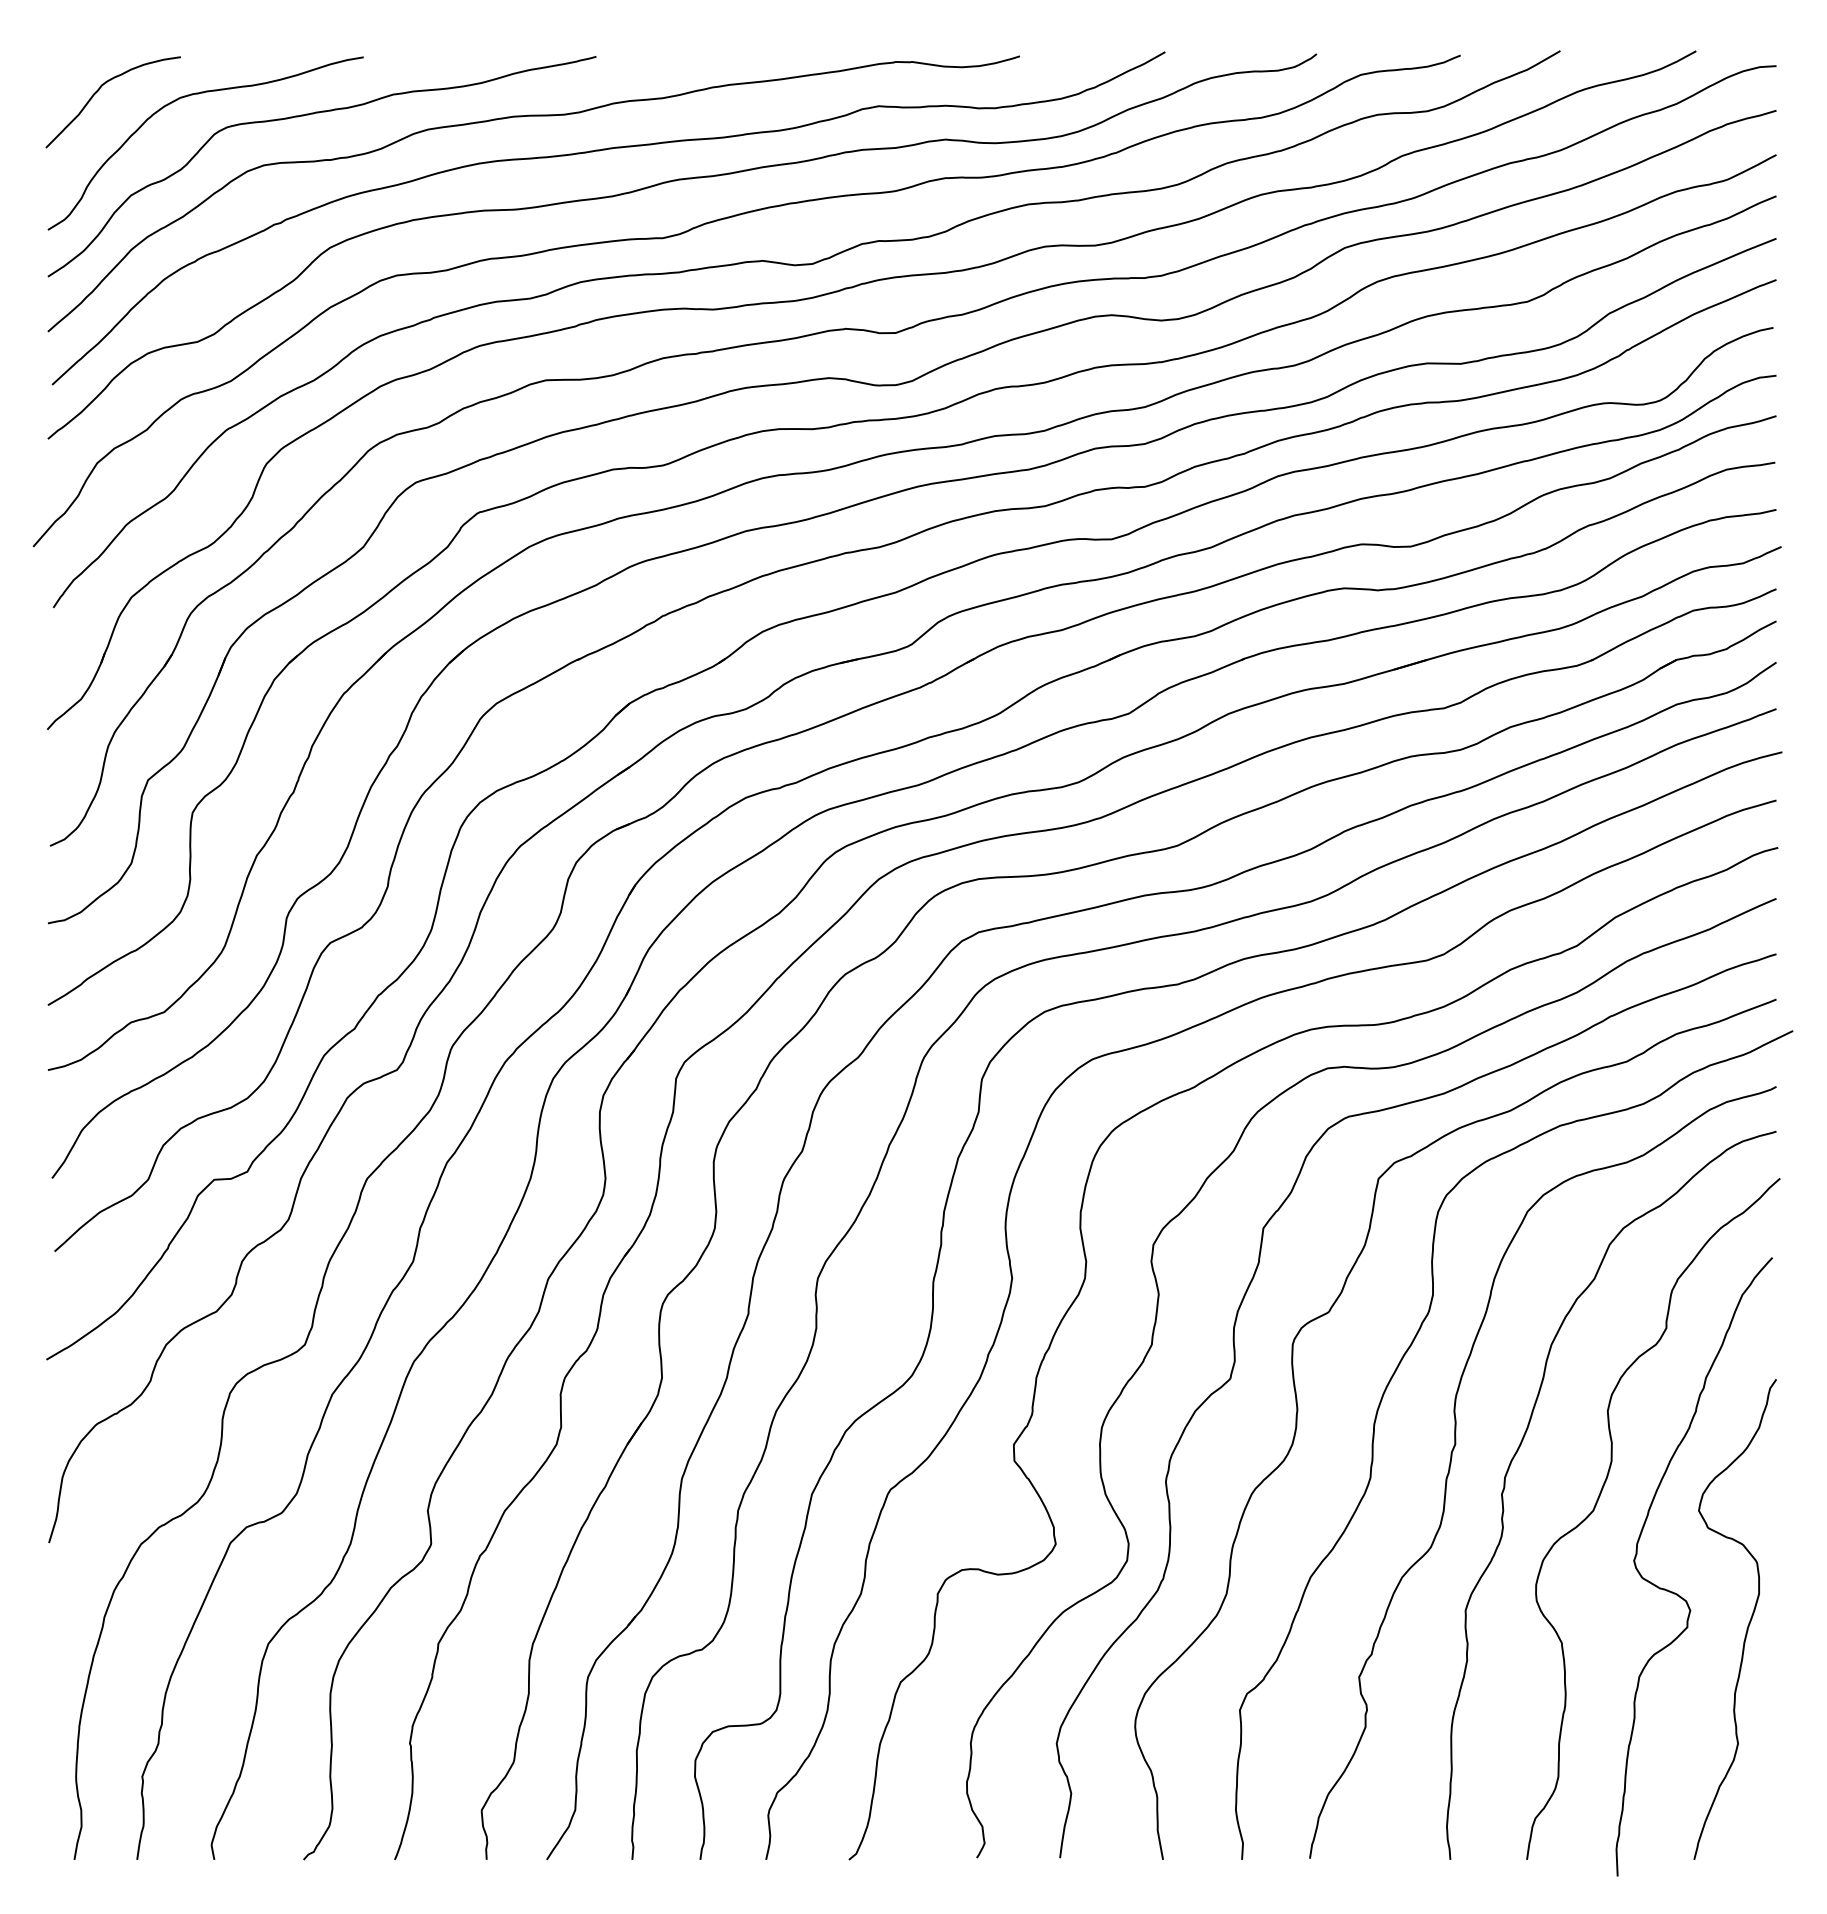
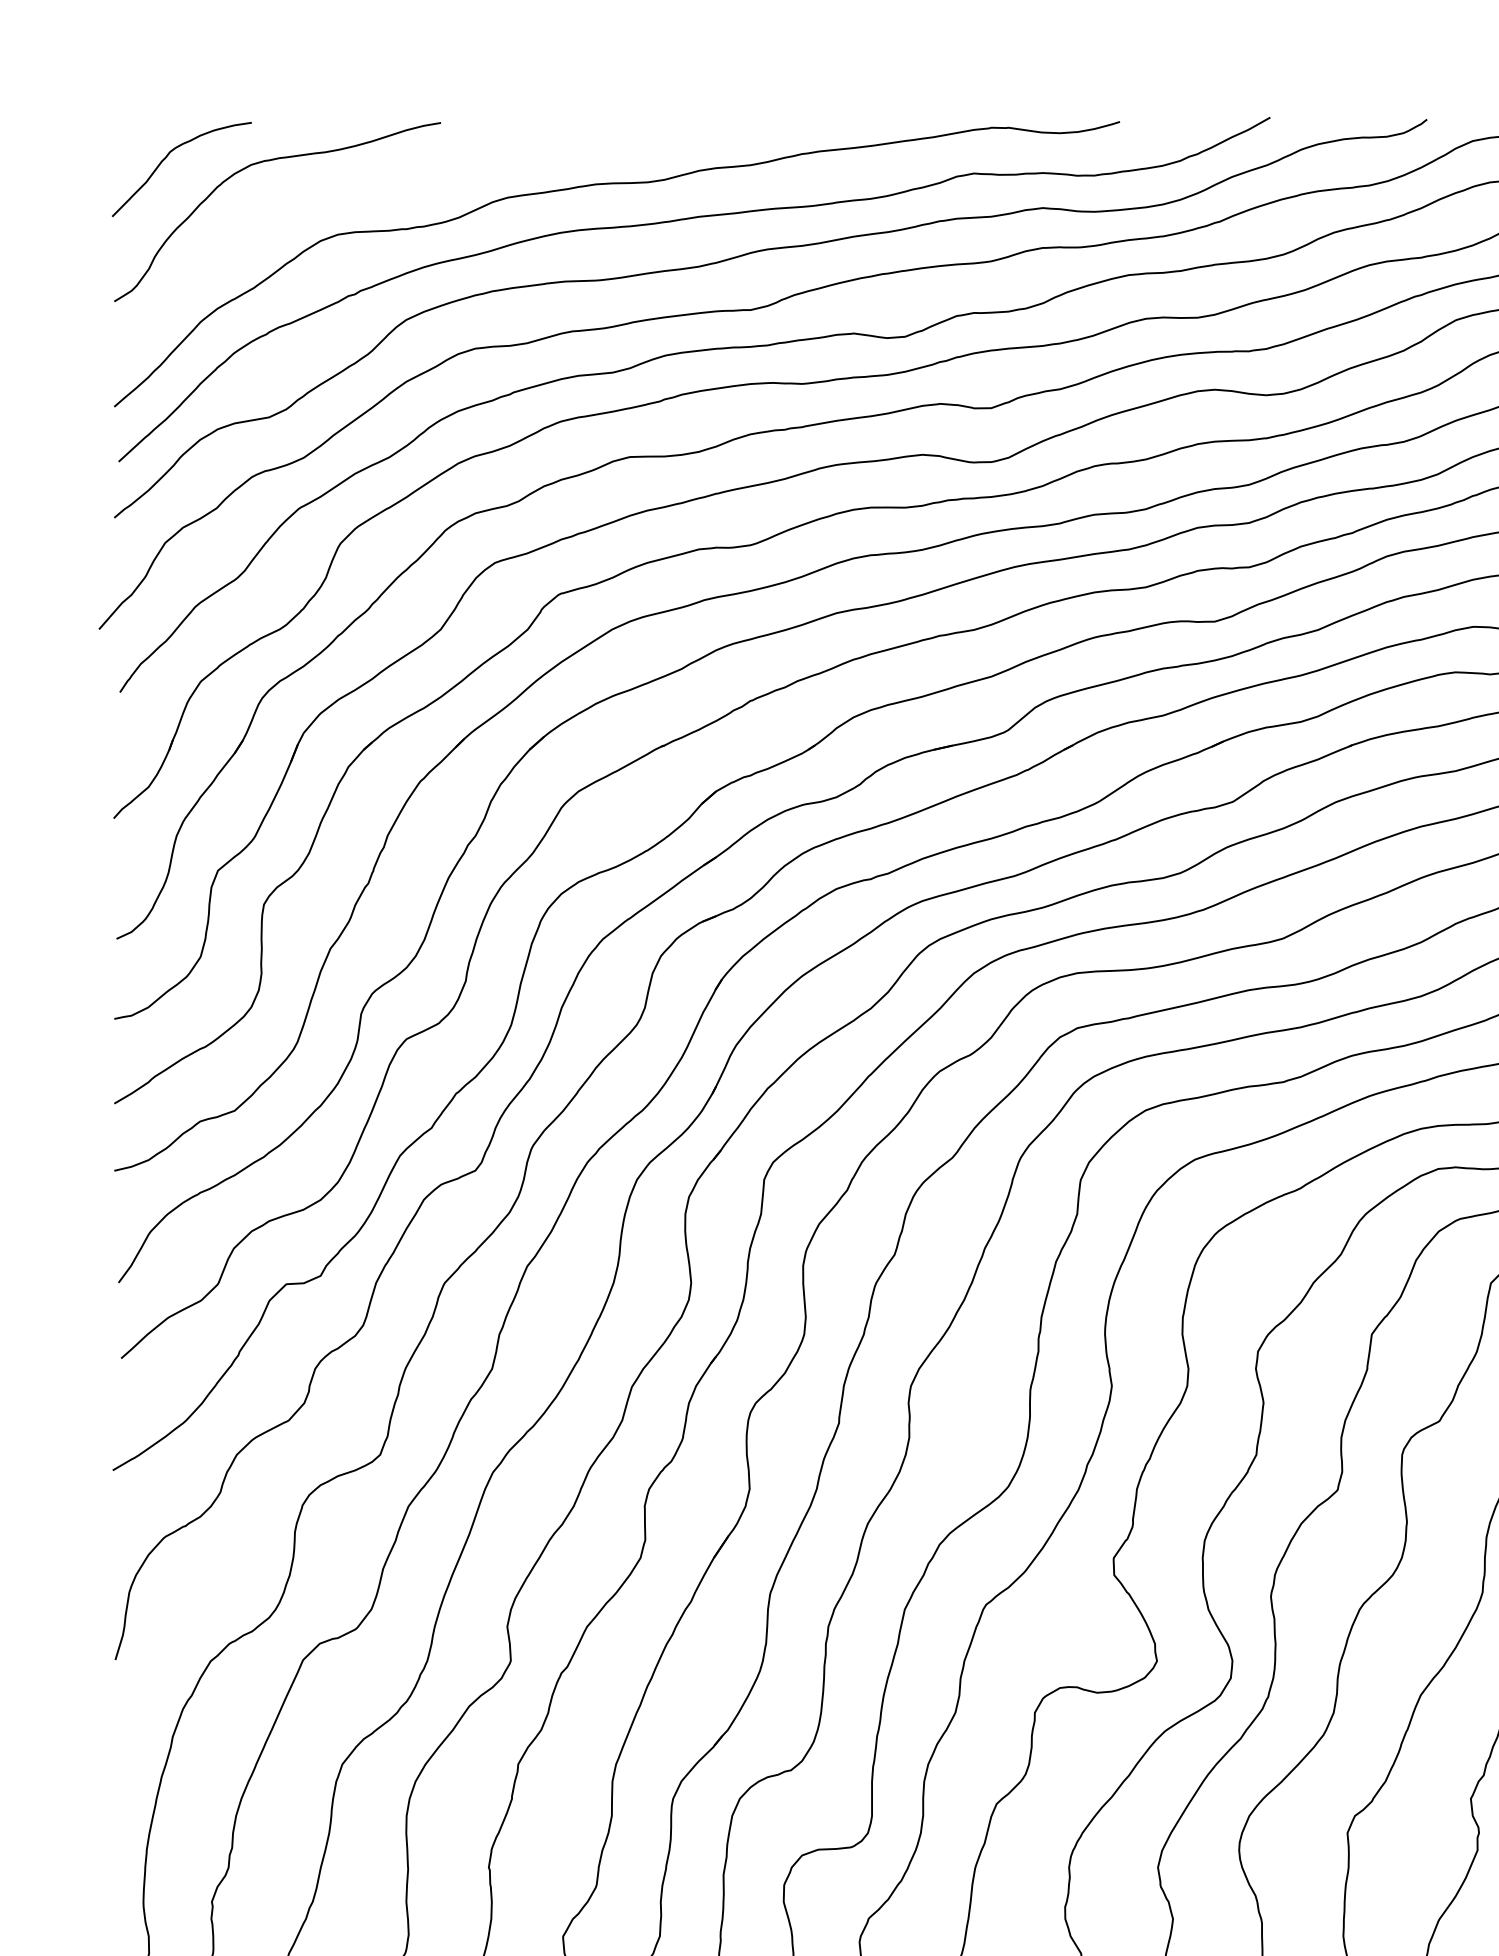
curve: (313, 114) -> (389, 182), removed

